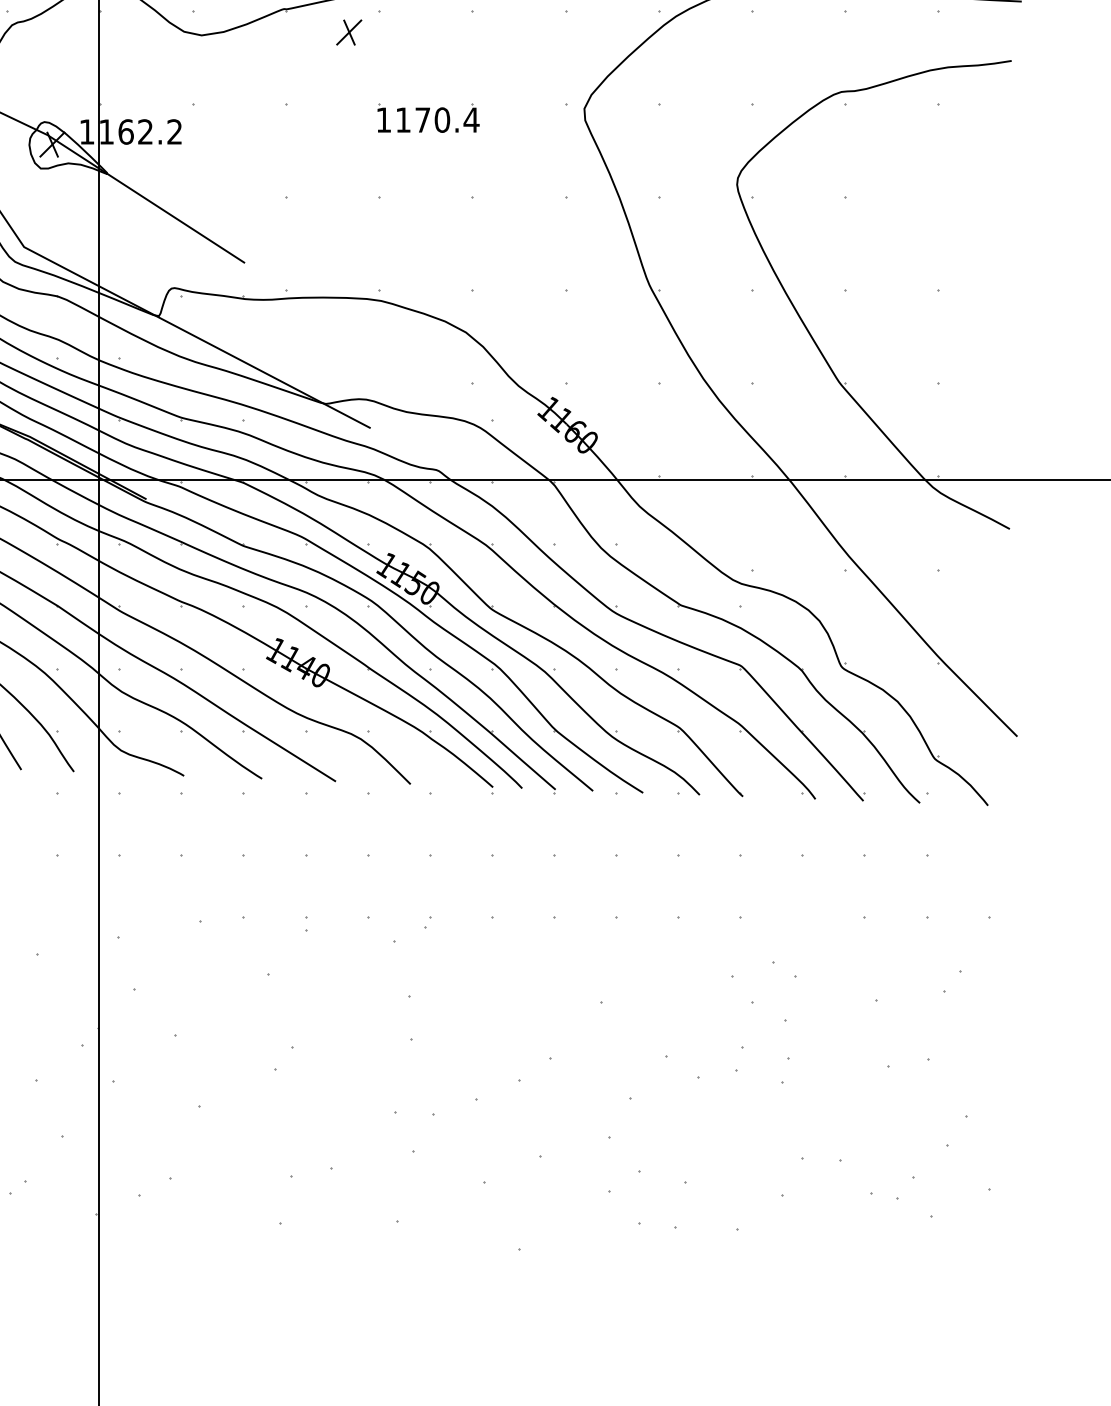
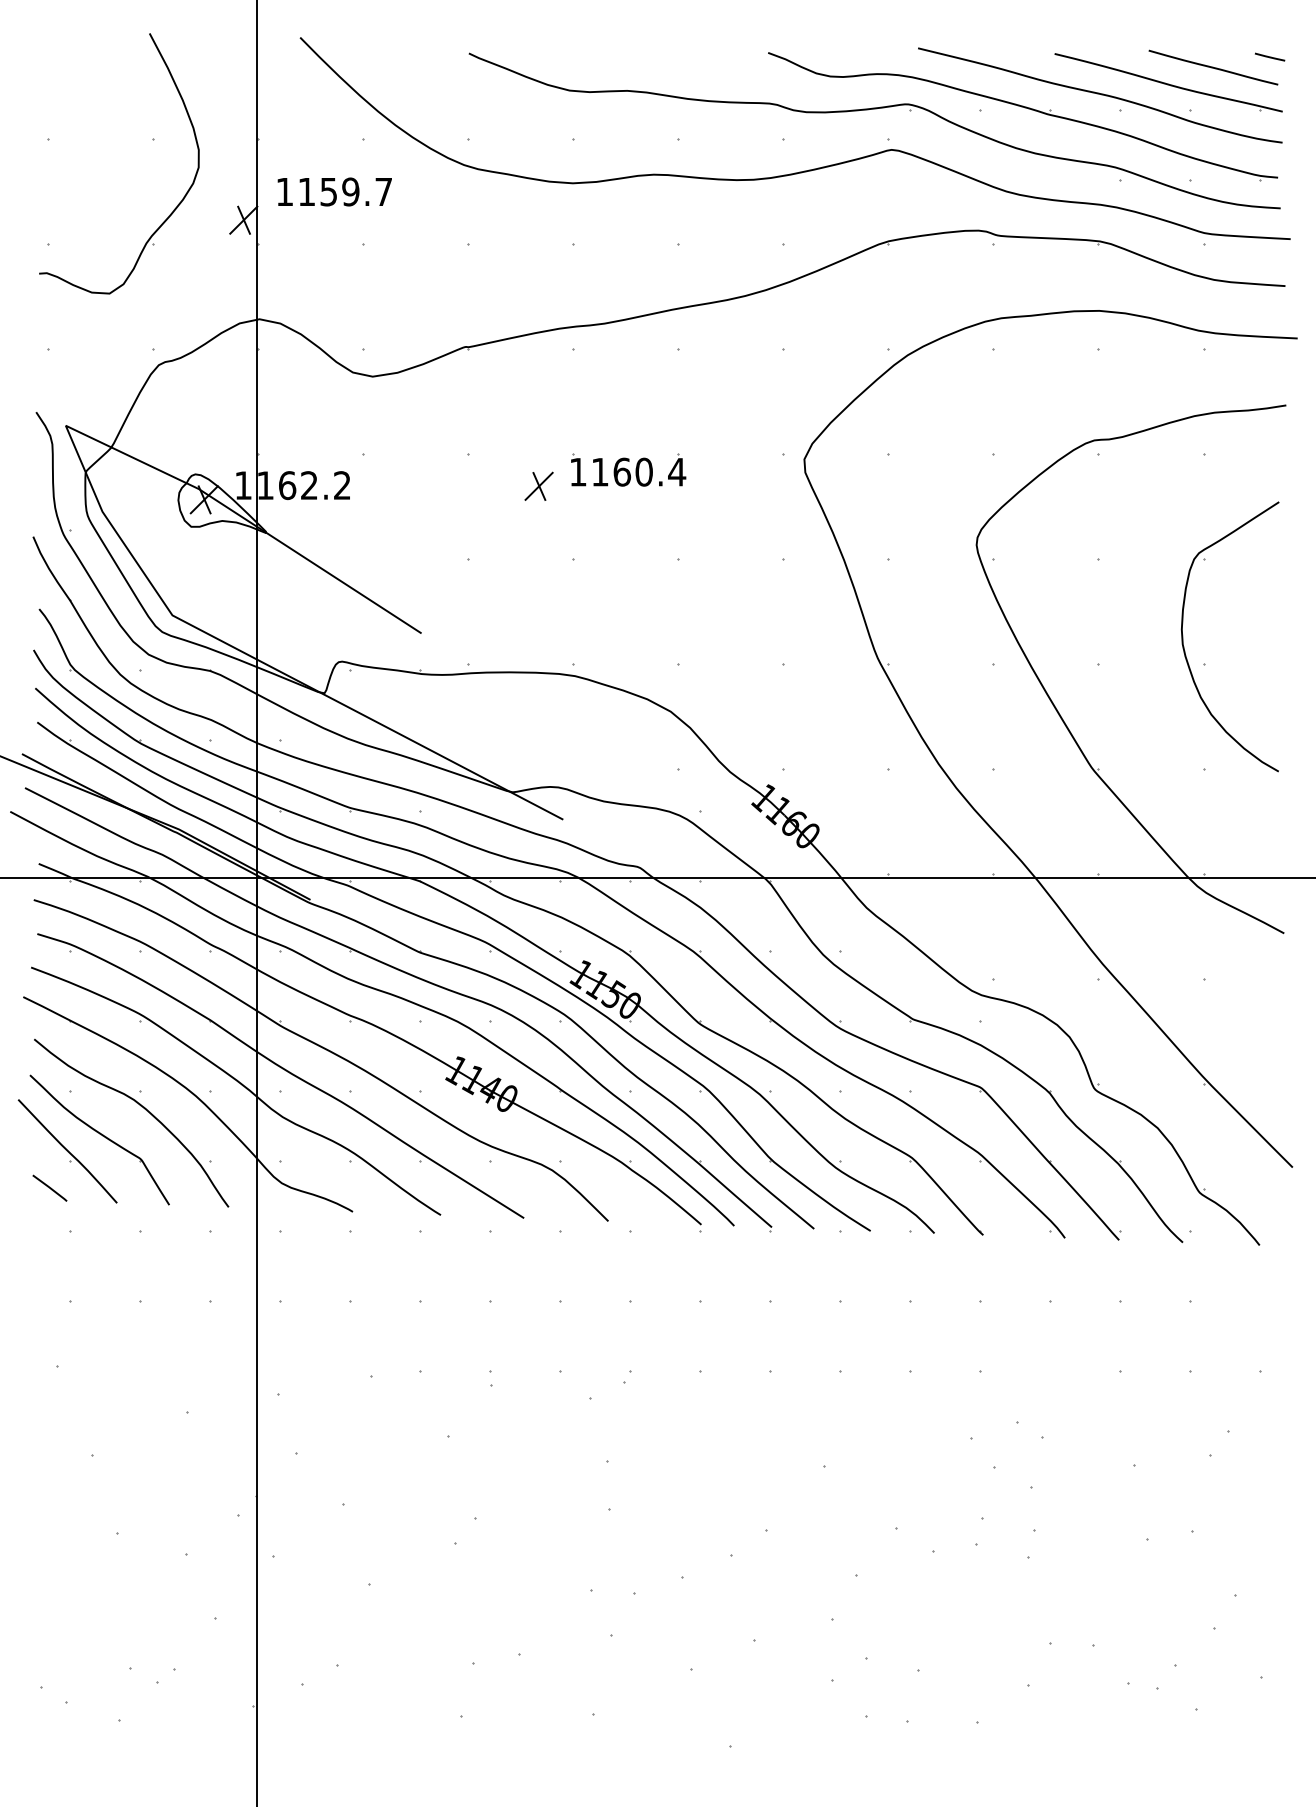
part: (348, 31) -> (538, 485), moved
text: (423, 119) -> (622, 471), 1170.4 -> 1160.4
part: (920, 265) -> (1183, 636), added

